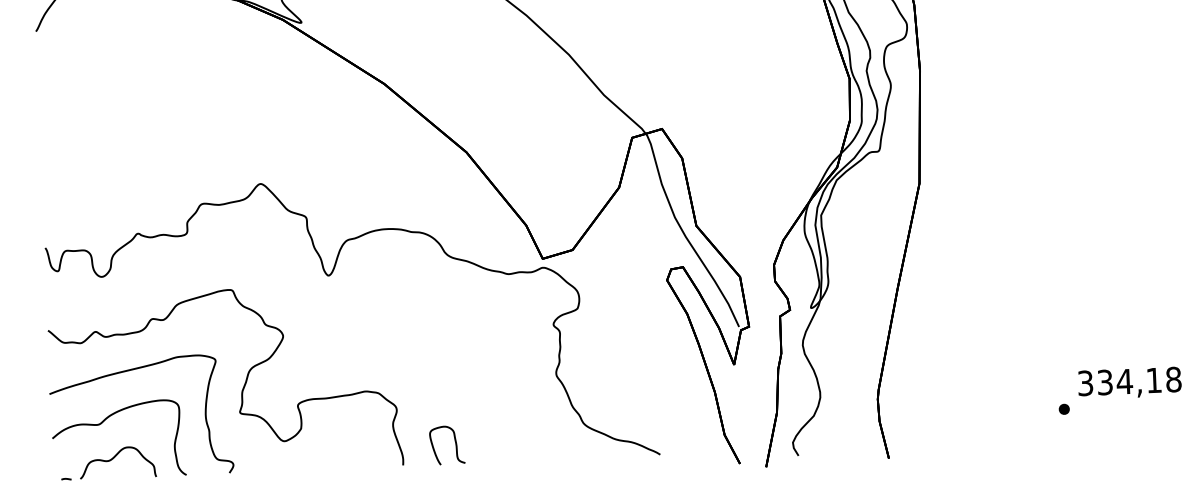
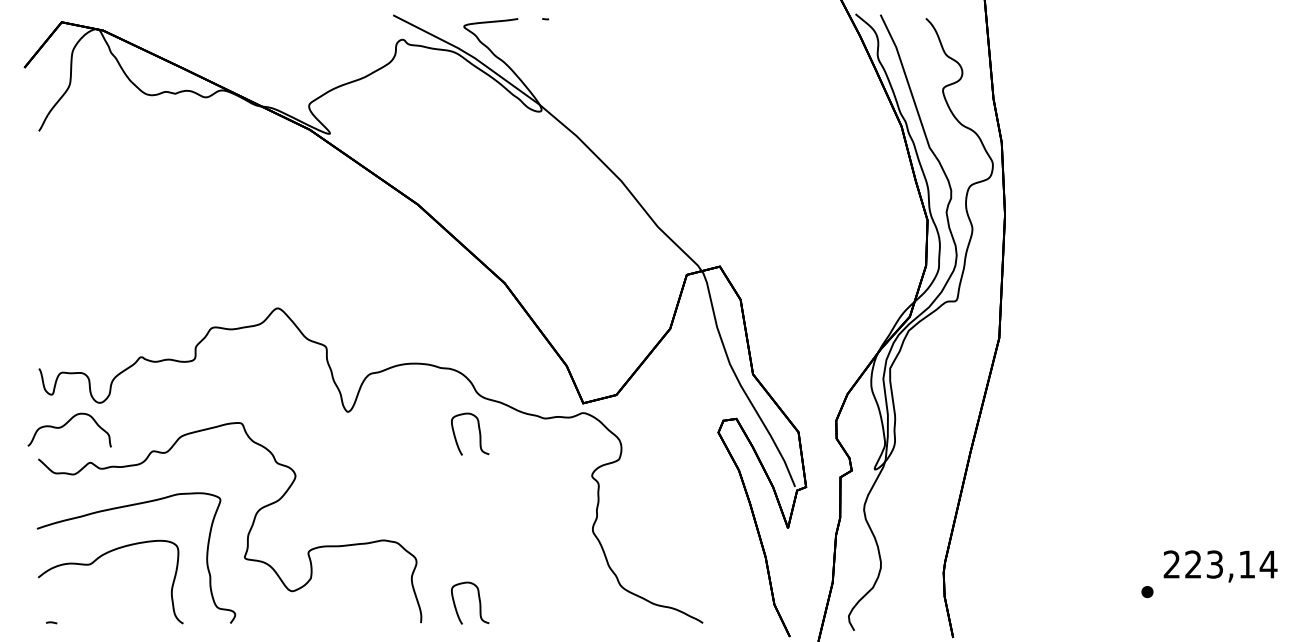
curve: (448, 287) -> (478, 430), added
text: (1129, 381) -> (1220, 564), 334,18 -> 223,14
curve: (113, 458) -> (65, 425), moved

